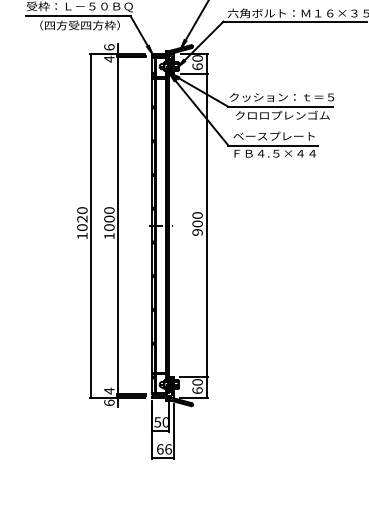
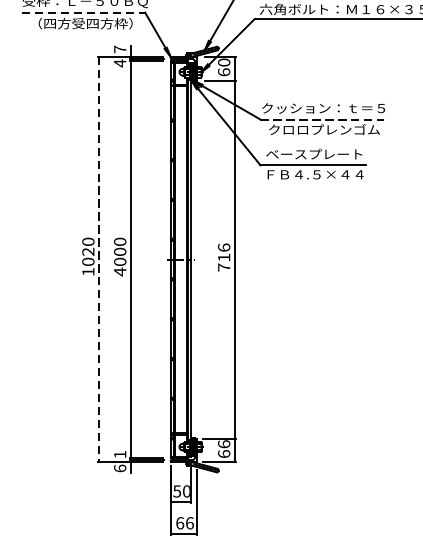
line: (78, 16) -> (83, 13), solid -> dashed
text: (109, 47) -> (120, 49), 6 -> 7
line: (281, 106) -> (323, 119), solid -> dashed
text: (197, 223) -> (224, 257), 900 -> 716
line: (91, 226) -> (99, 260), solid -> dashed
text: (109, 235) -> (120, 271), 1000 -> 4000
text: (197, 381) -> (224, 443), 60 -> 66
text: (109, 390) -> (120, 453), 4 -> 1

